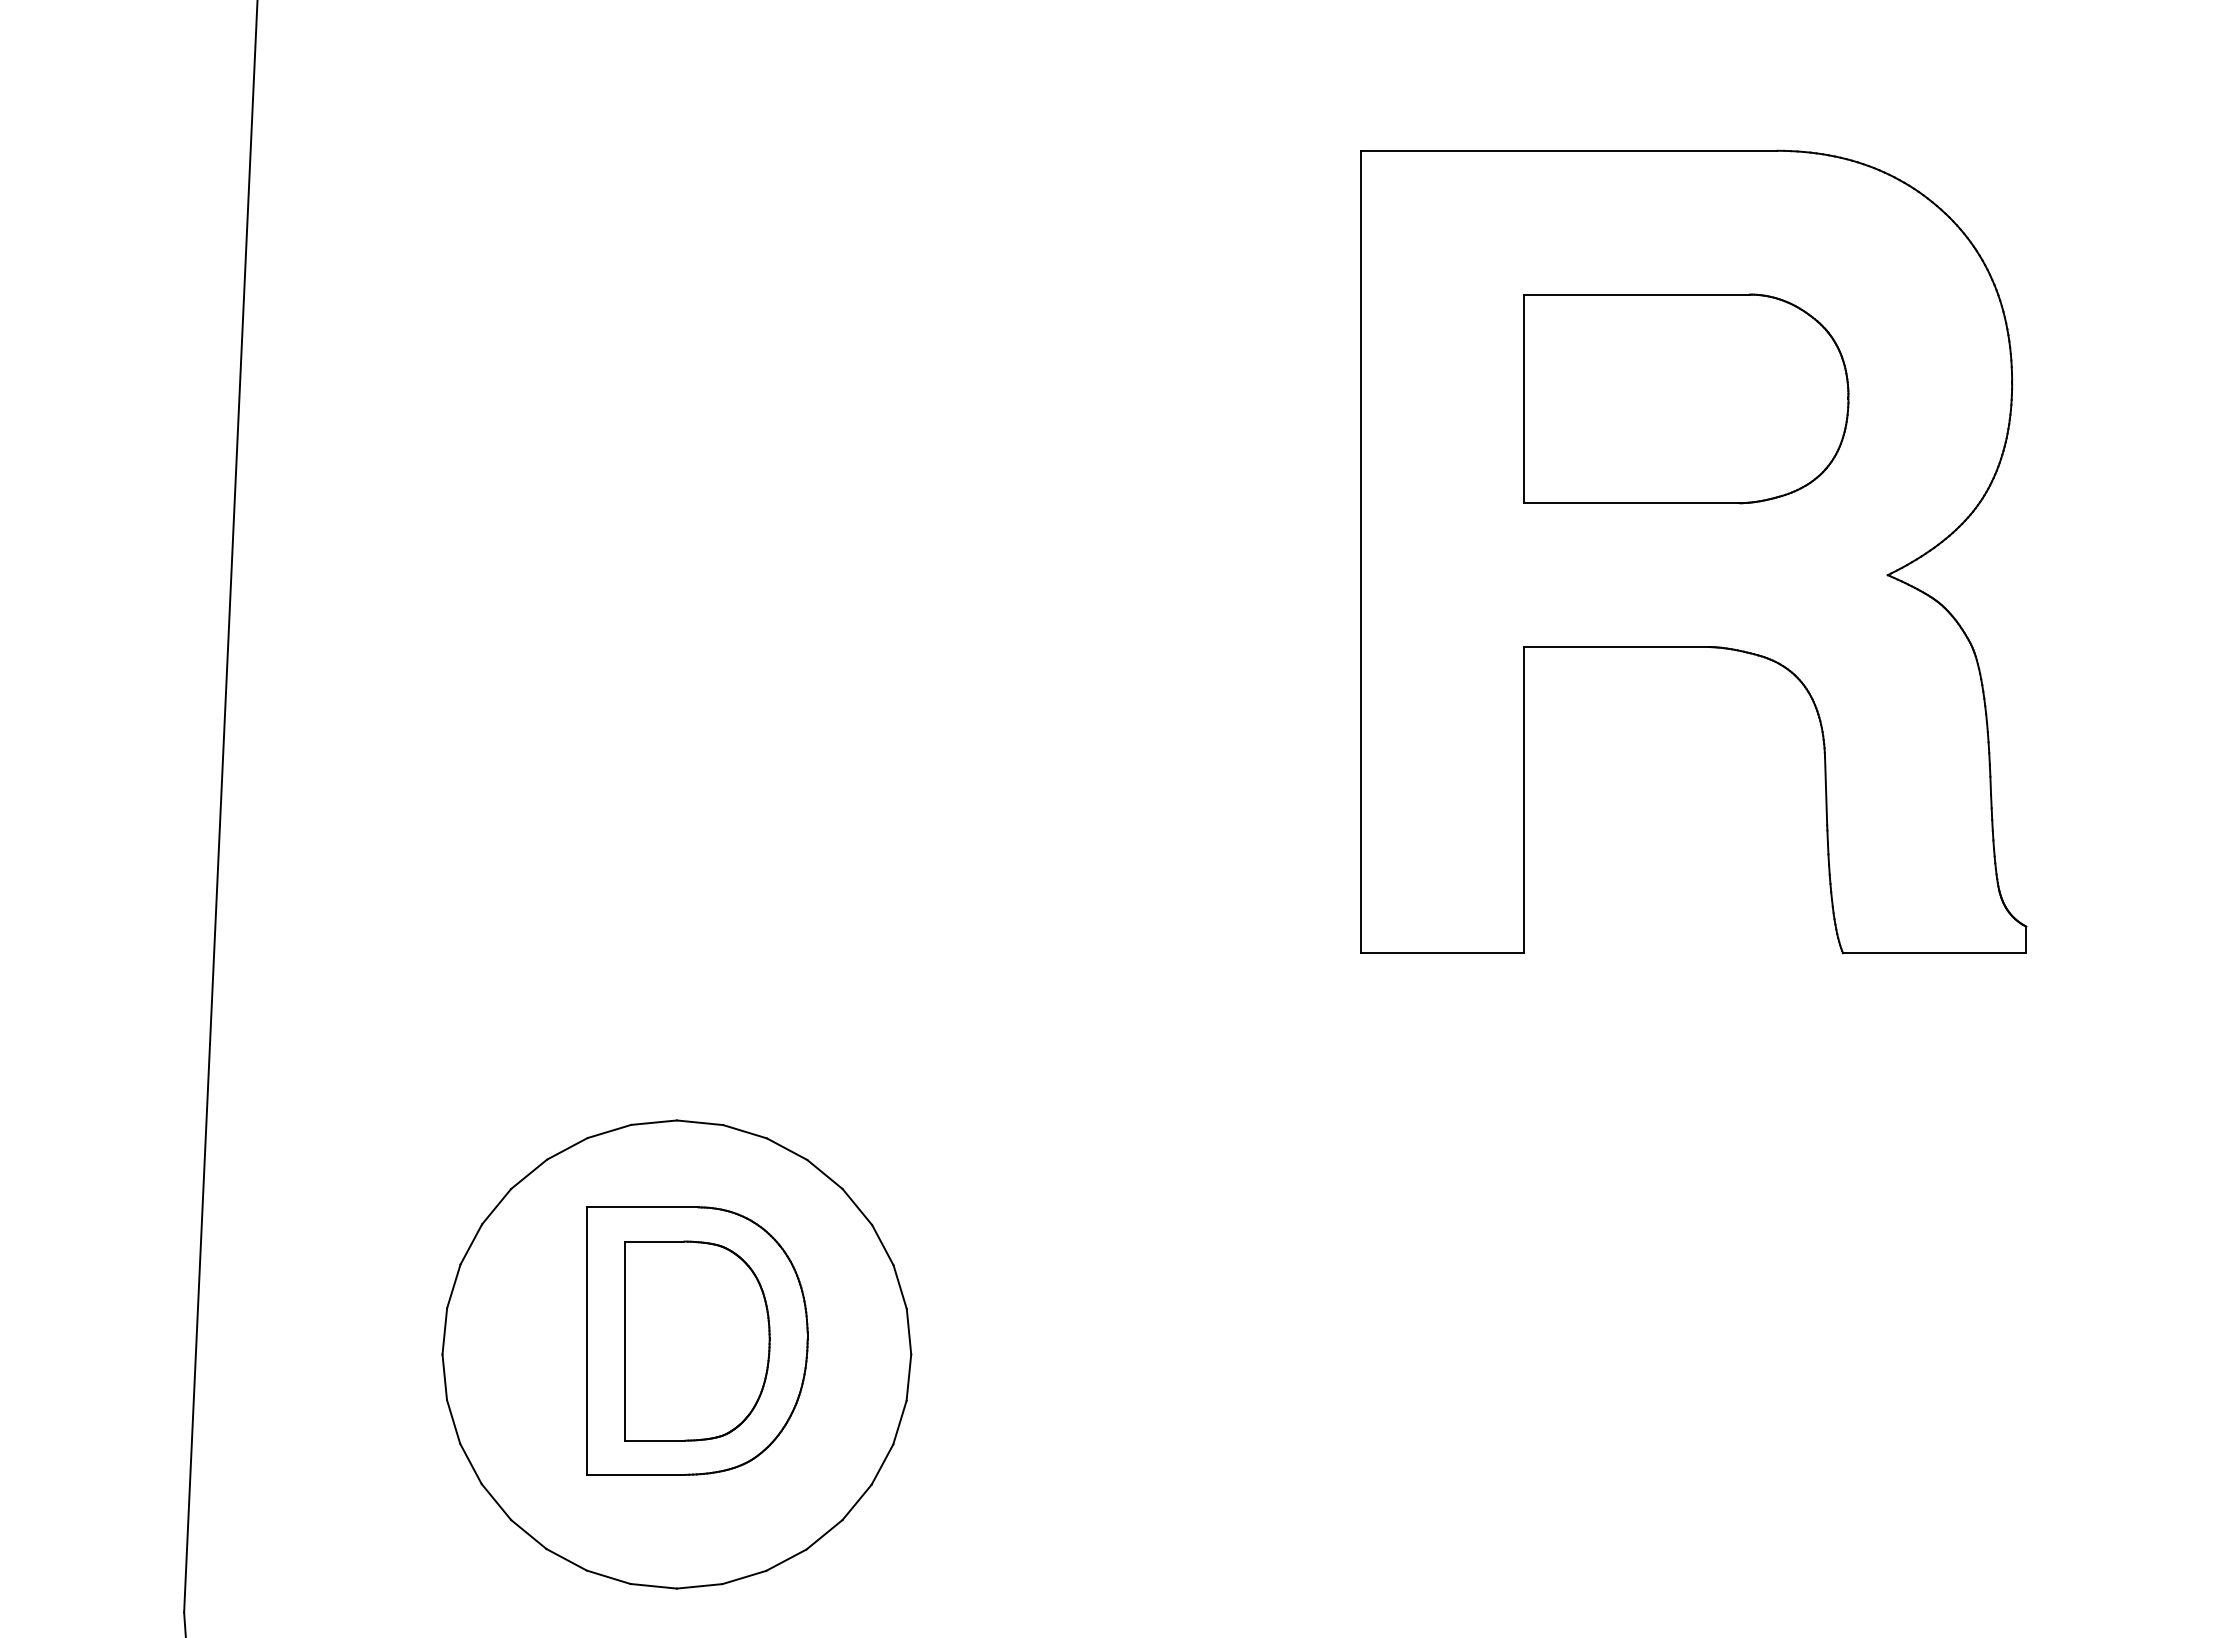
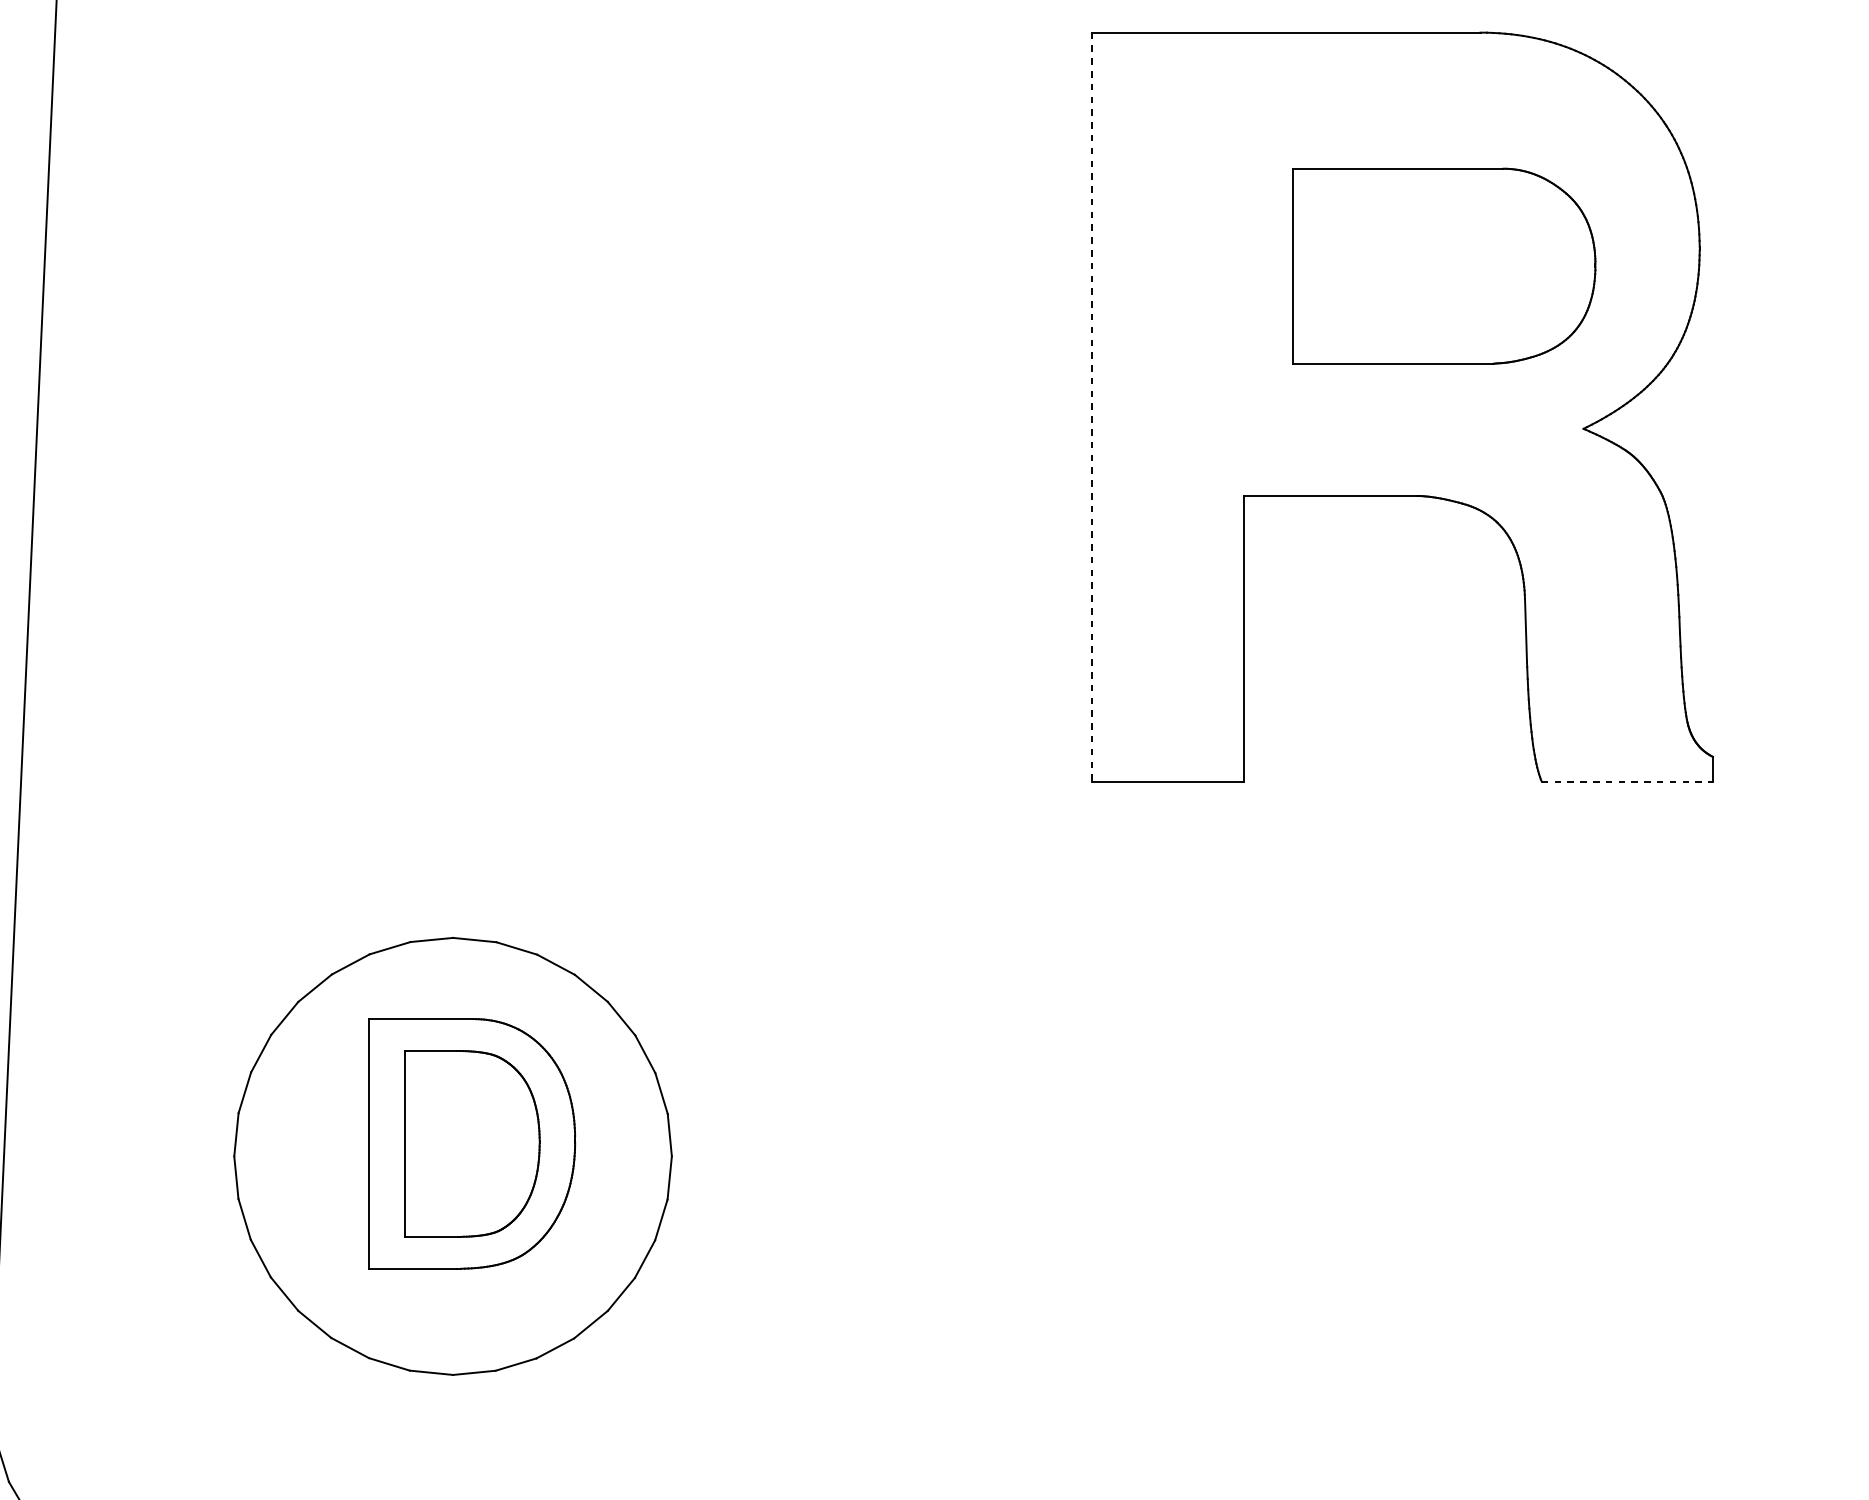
part: (1686, 398) -> (1444, 265), moved
line: (1360, 552) -> (1091, 407), solid -> dashed
line: (1934, 953) -> (1627, 782), solid -> dashed

